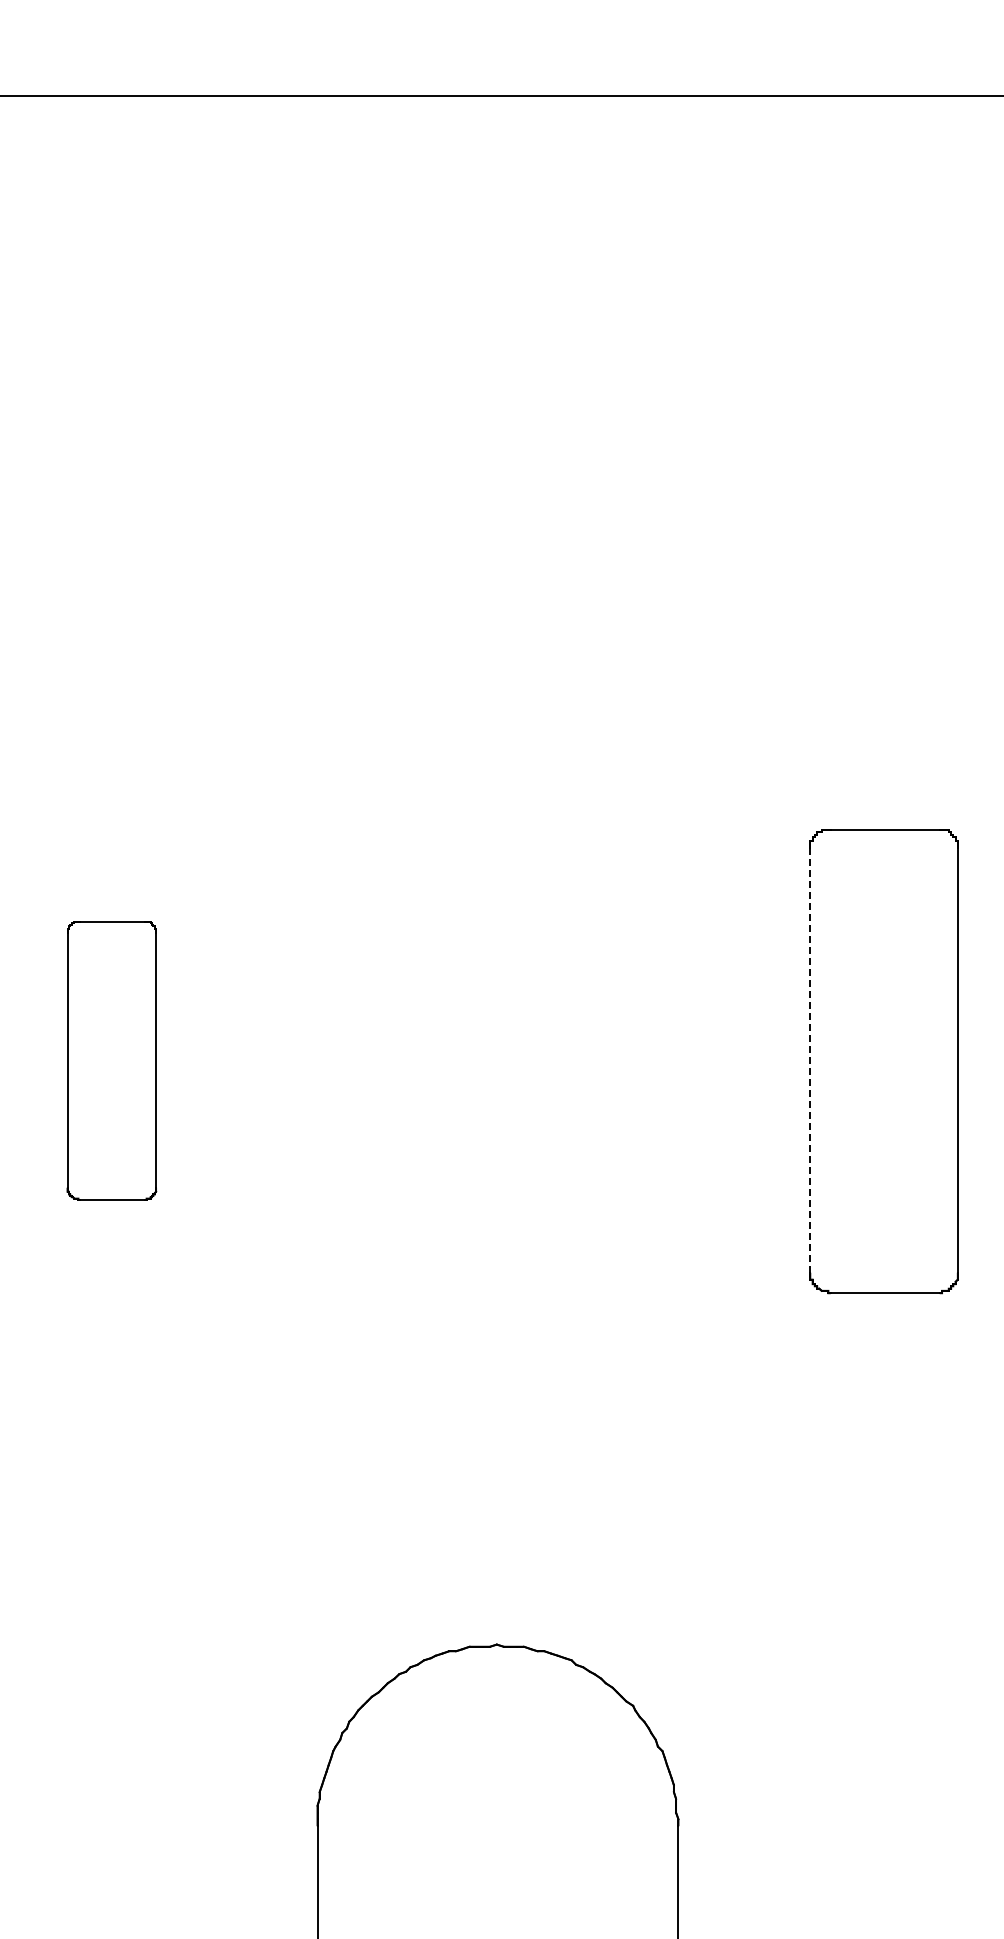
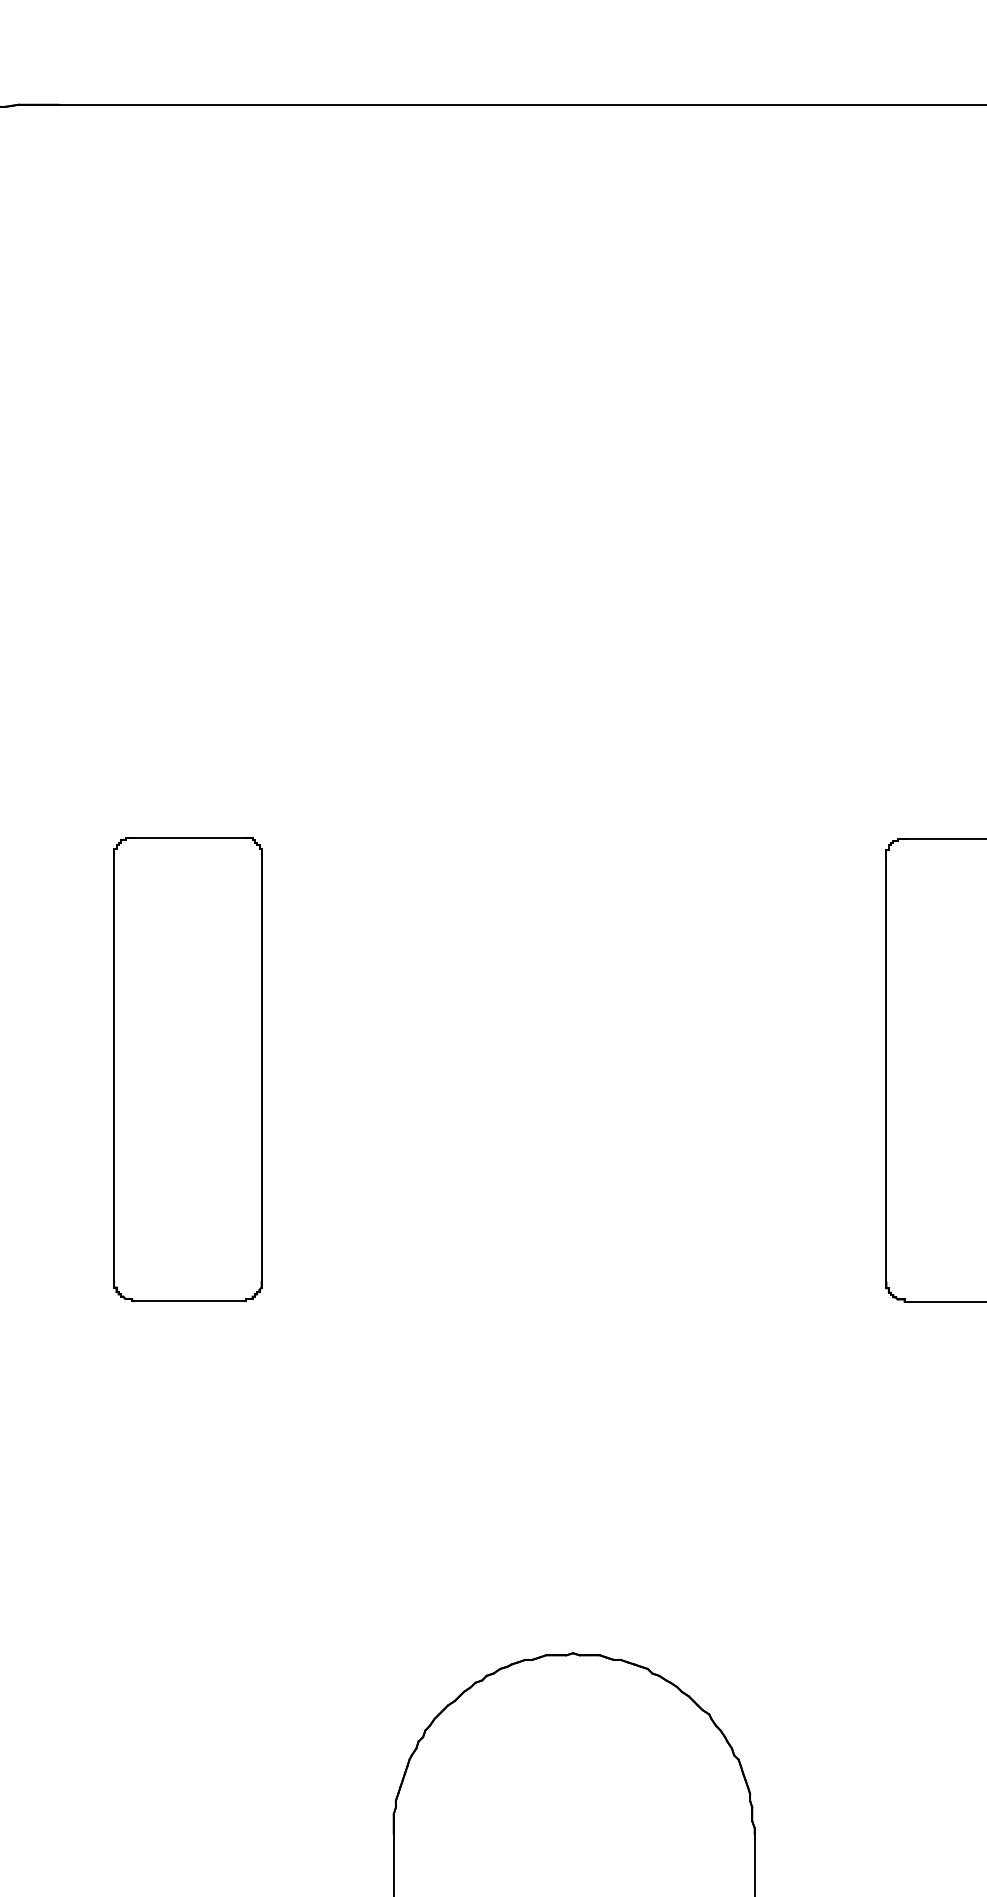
line: (810, 1059) -> (886, 1068), dashed -> solid
part: (111, 1060) -> (187, 1069), size x1.67

